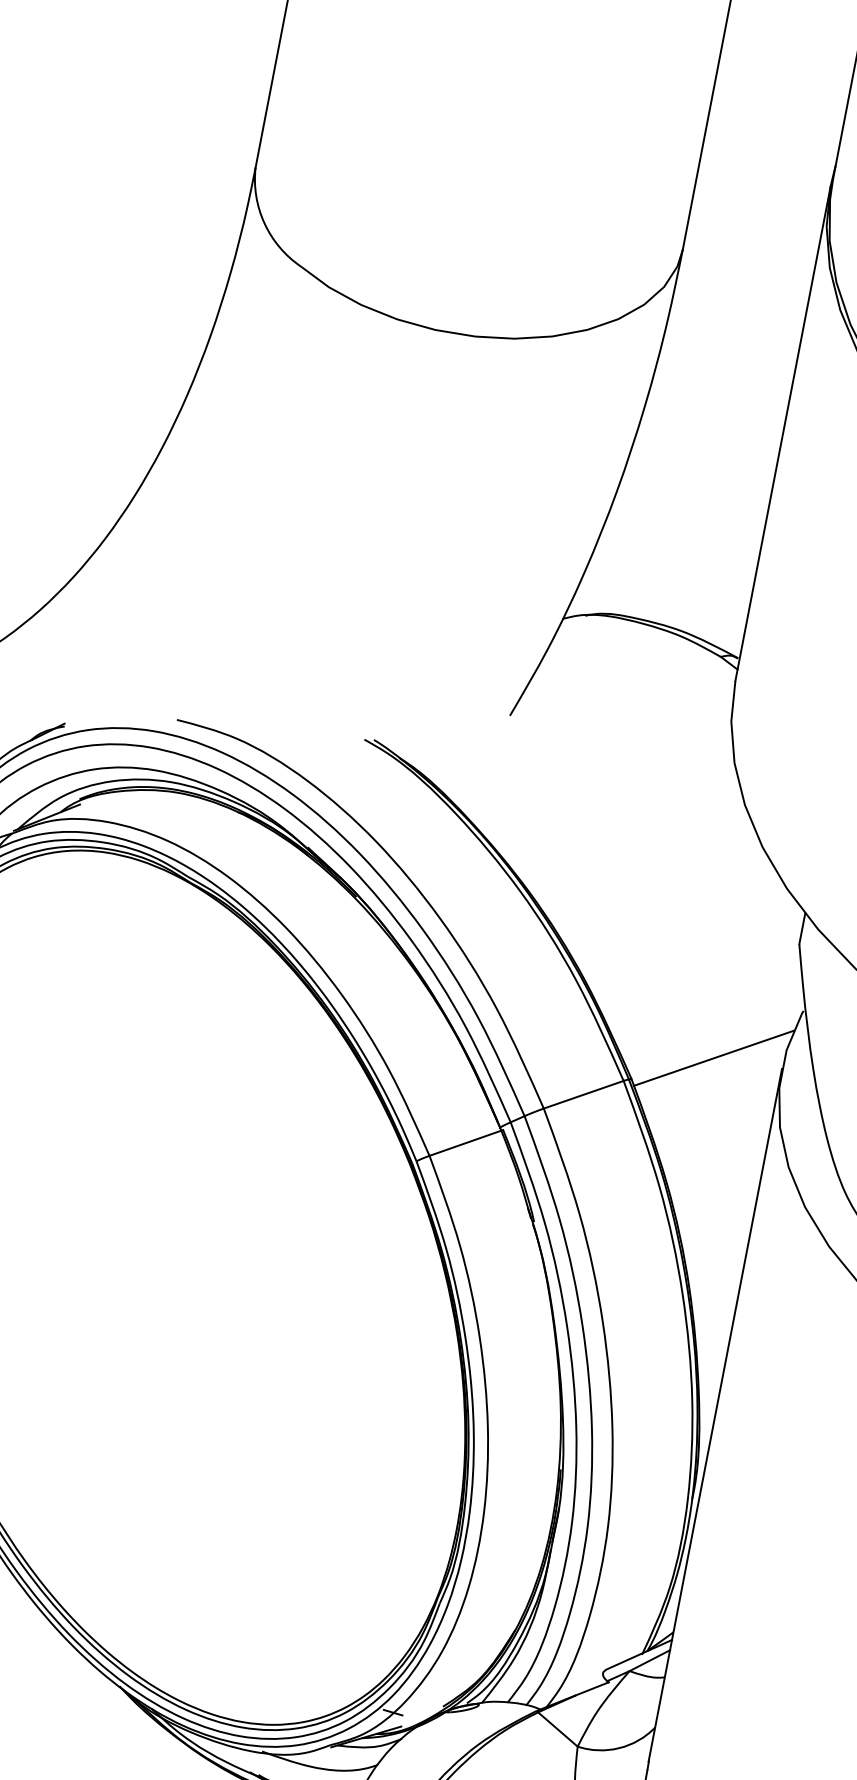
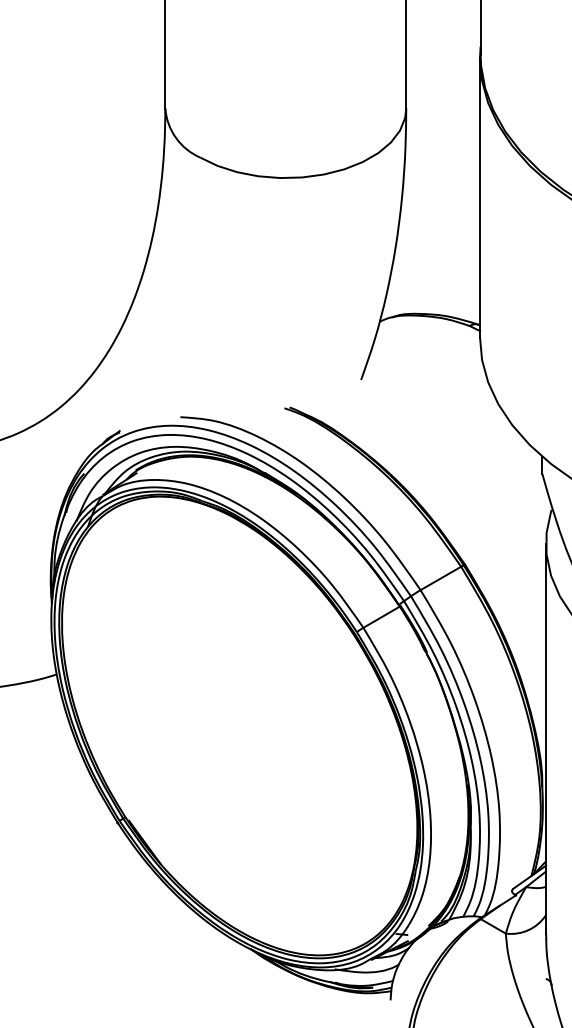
line: (713, 1057) -> (507, 544), removed

